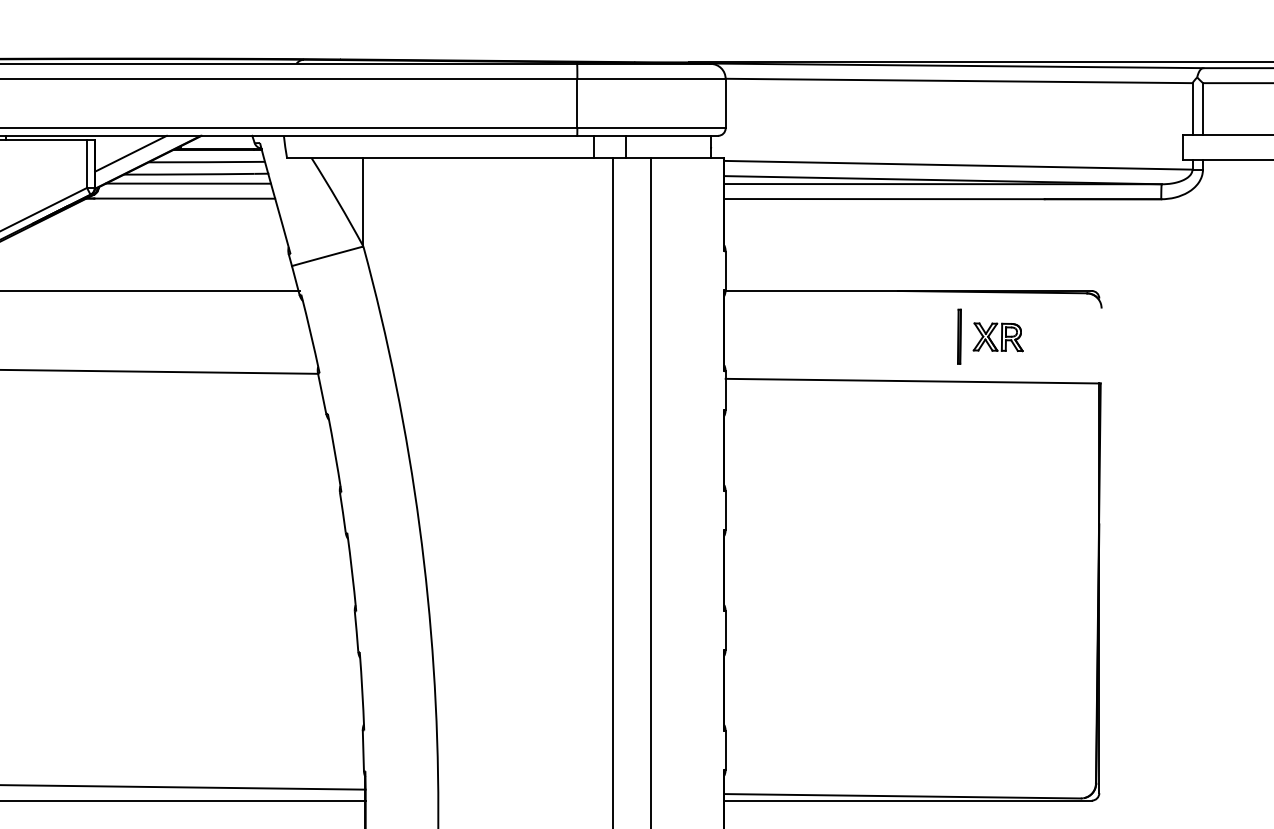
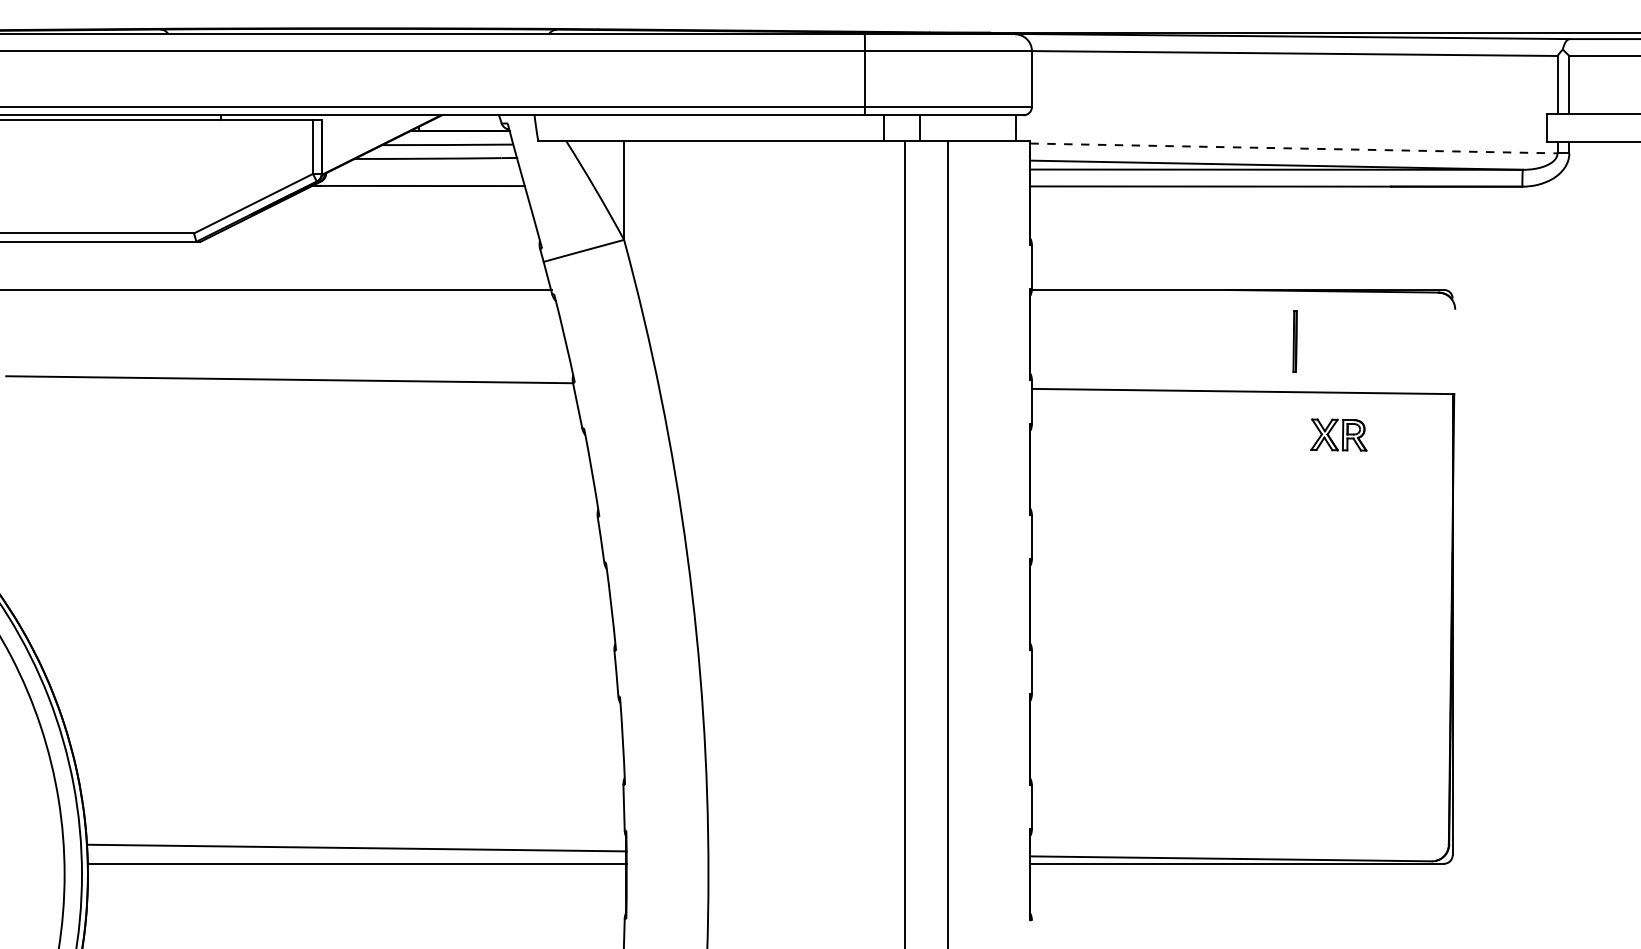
line: (131, 153) -> (362, 135), removed
line: (957, 165) -> (1293, 148), solid -> dashed
line: (188, 183) -> (427, 169), removed
part: (997, 336) -> (1338, 434), moved

